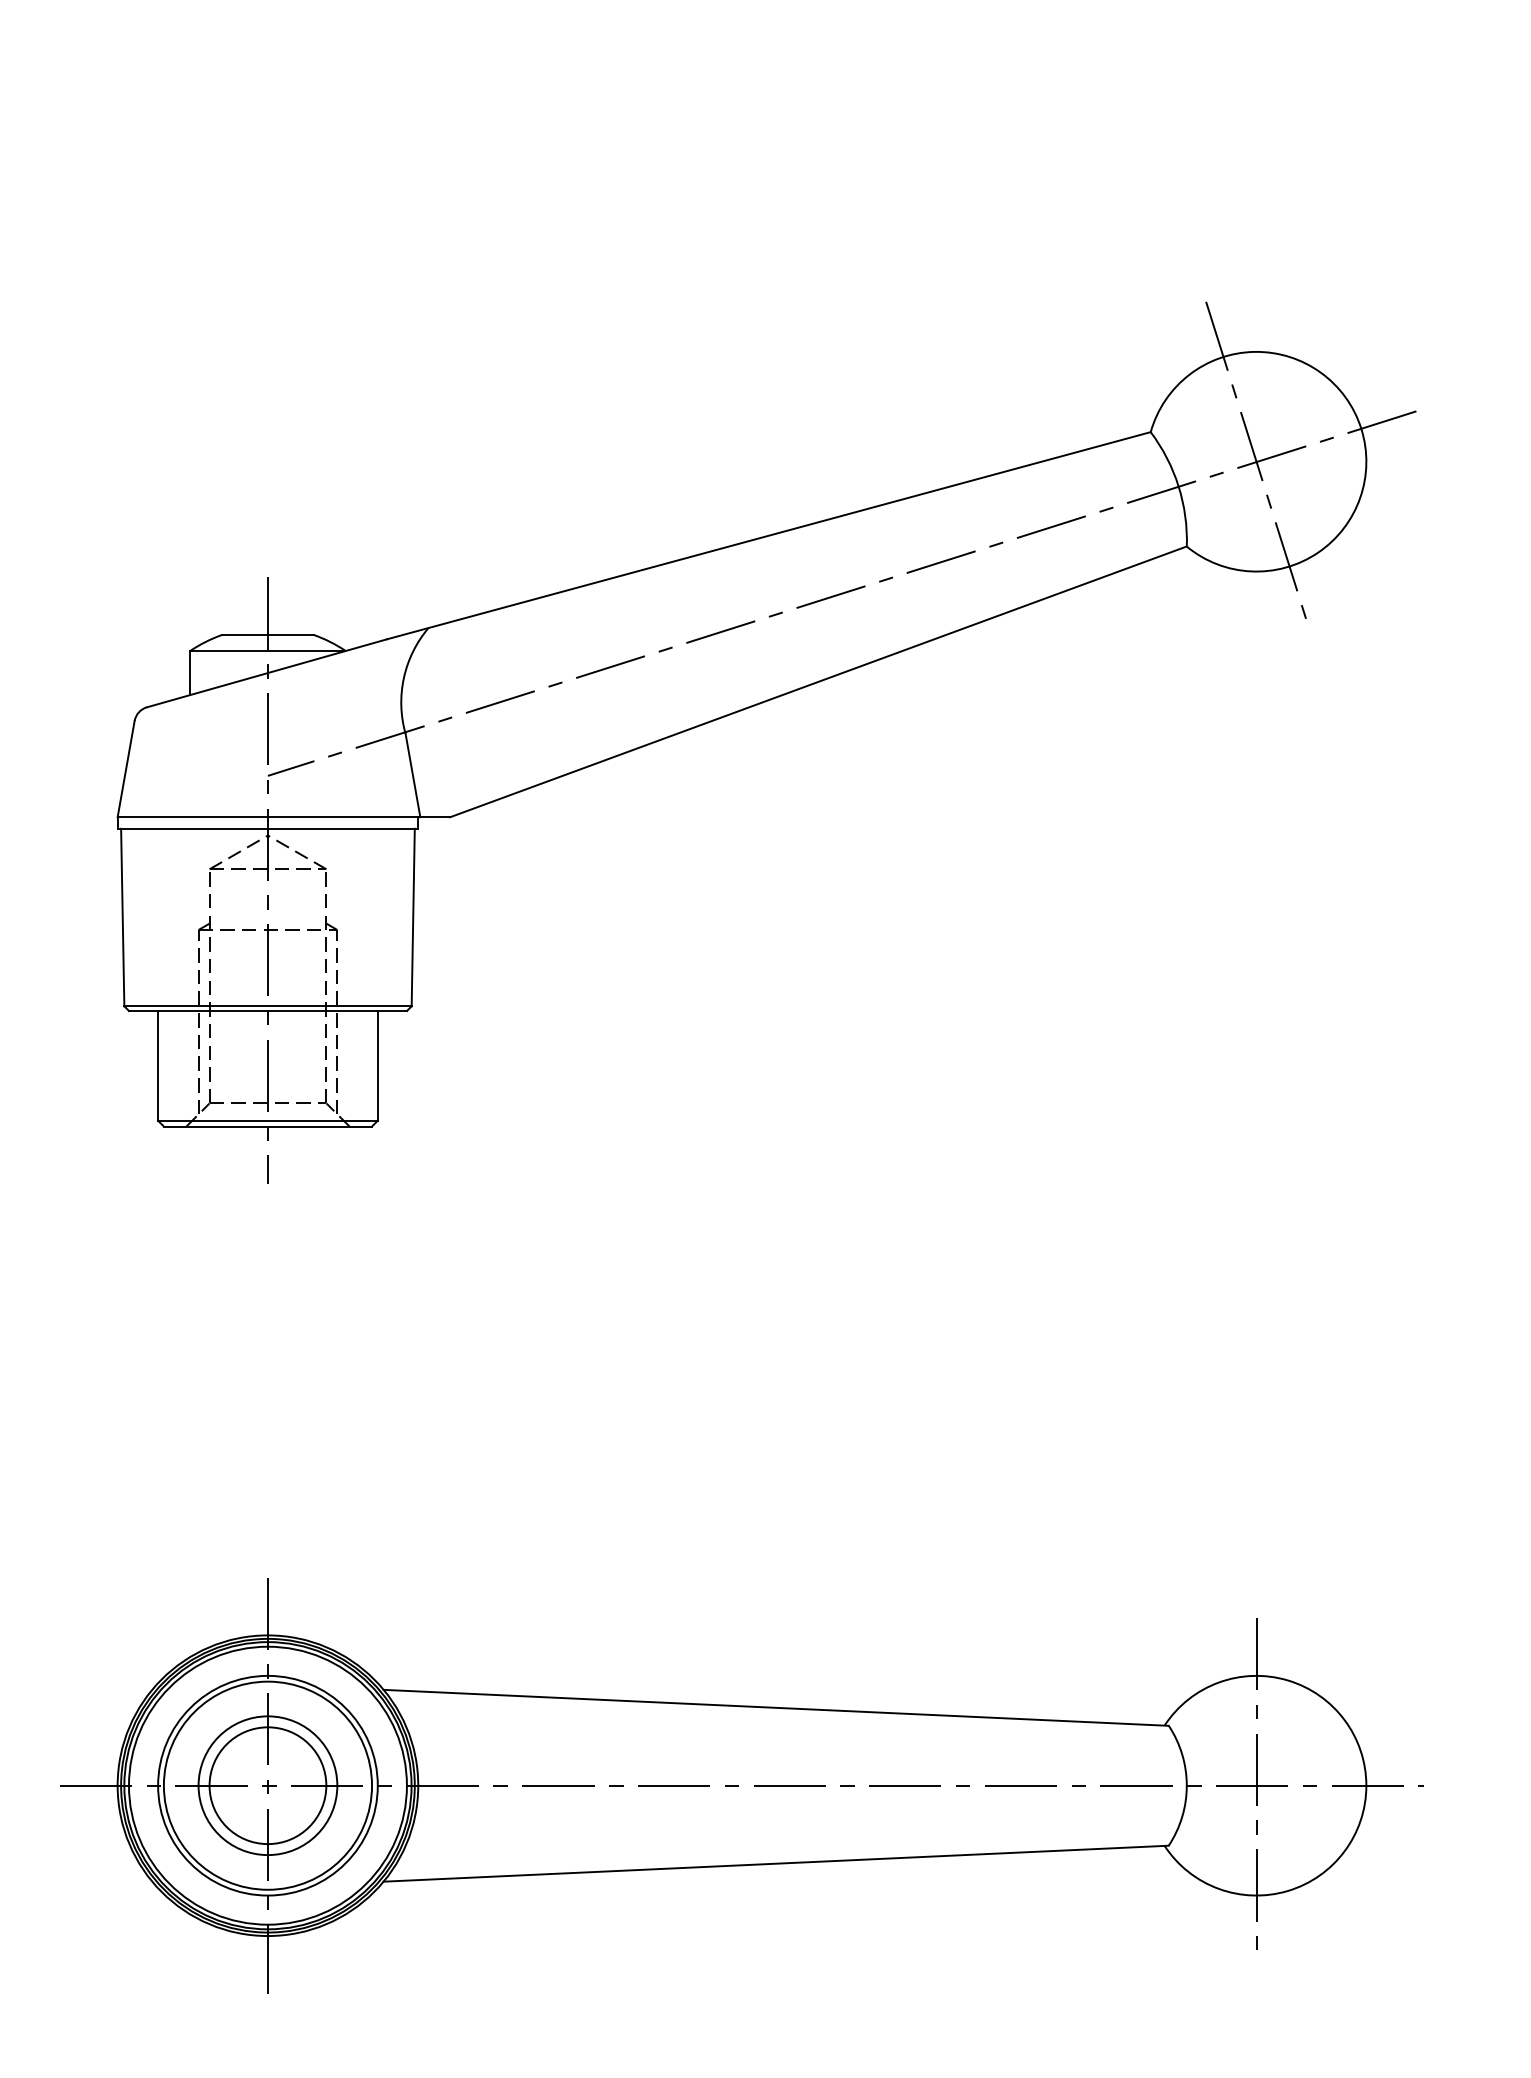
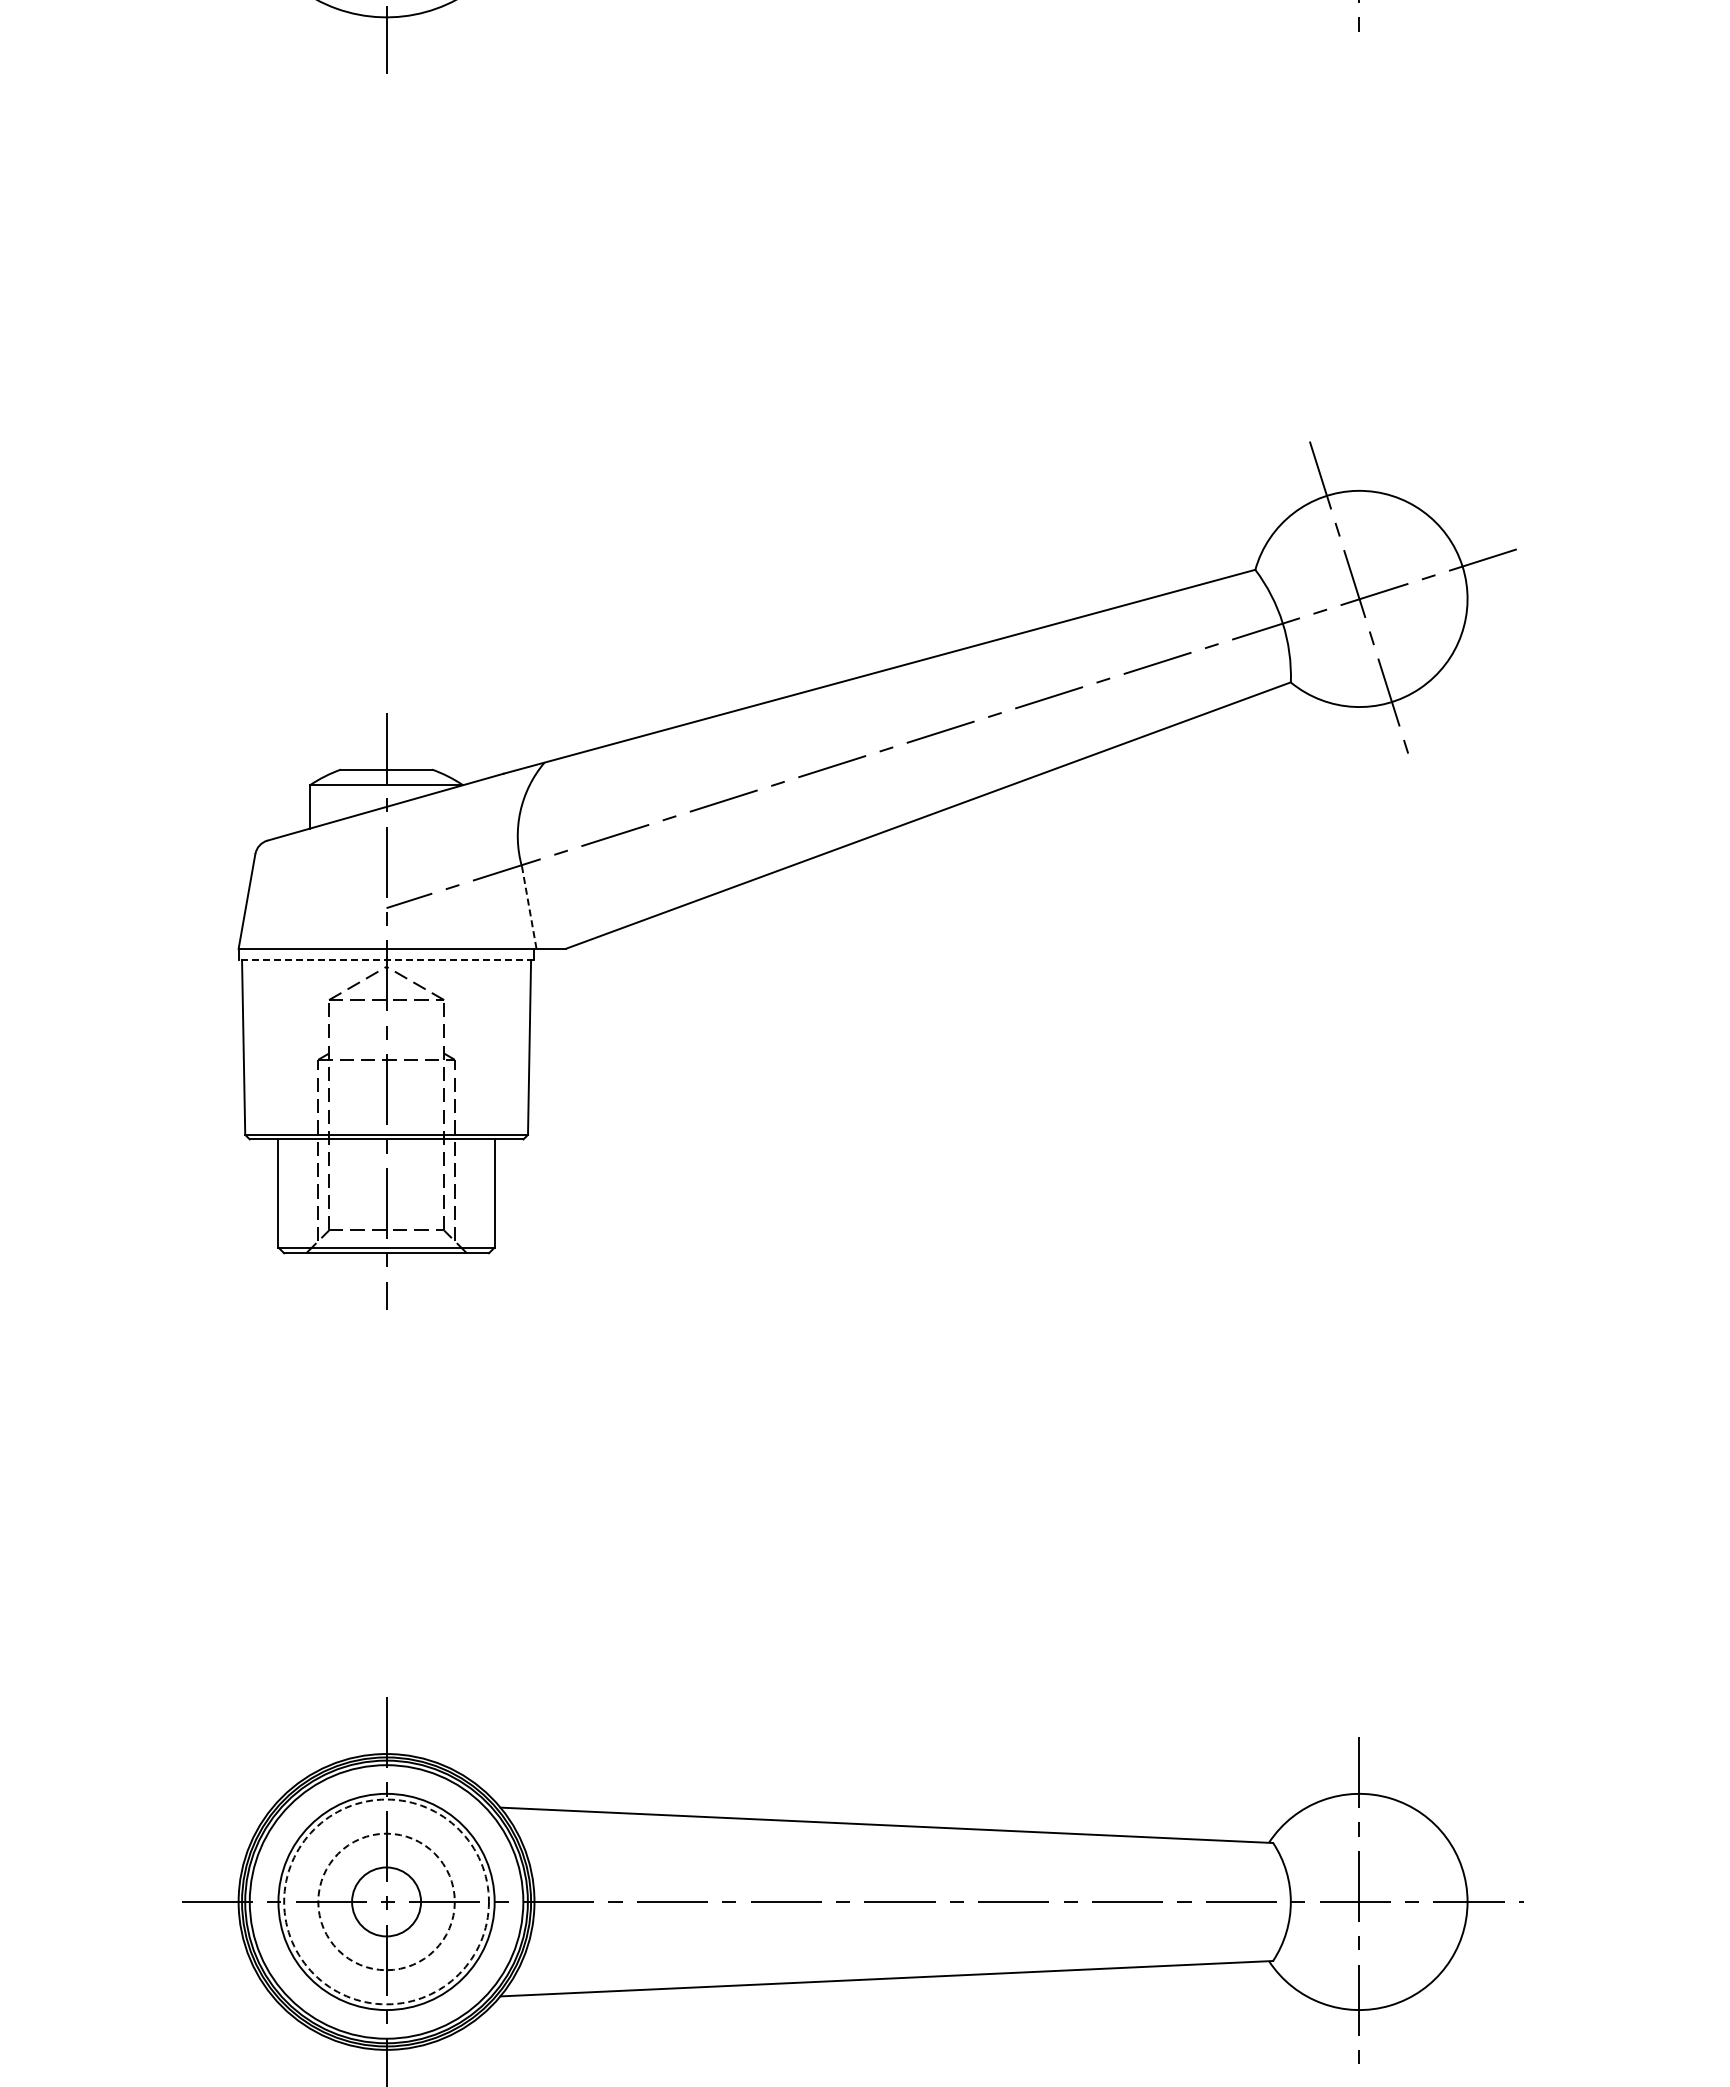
line: (413, 775) -> (529, 907), solid -> dashed
line: (267, 829) -> (386, 960), solid -> dashed
circle: (267, 1785) -> (386, 1901), size x0.6
circle: (267, 1785) -> (386, 1901), solid -> dashed
circle: (267, 1785) -> (386, 1901), solid -> dashed

